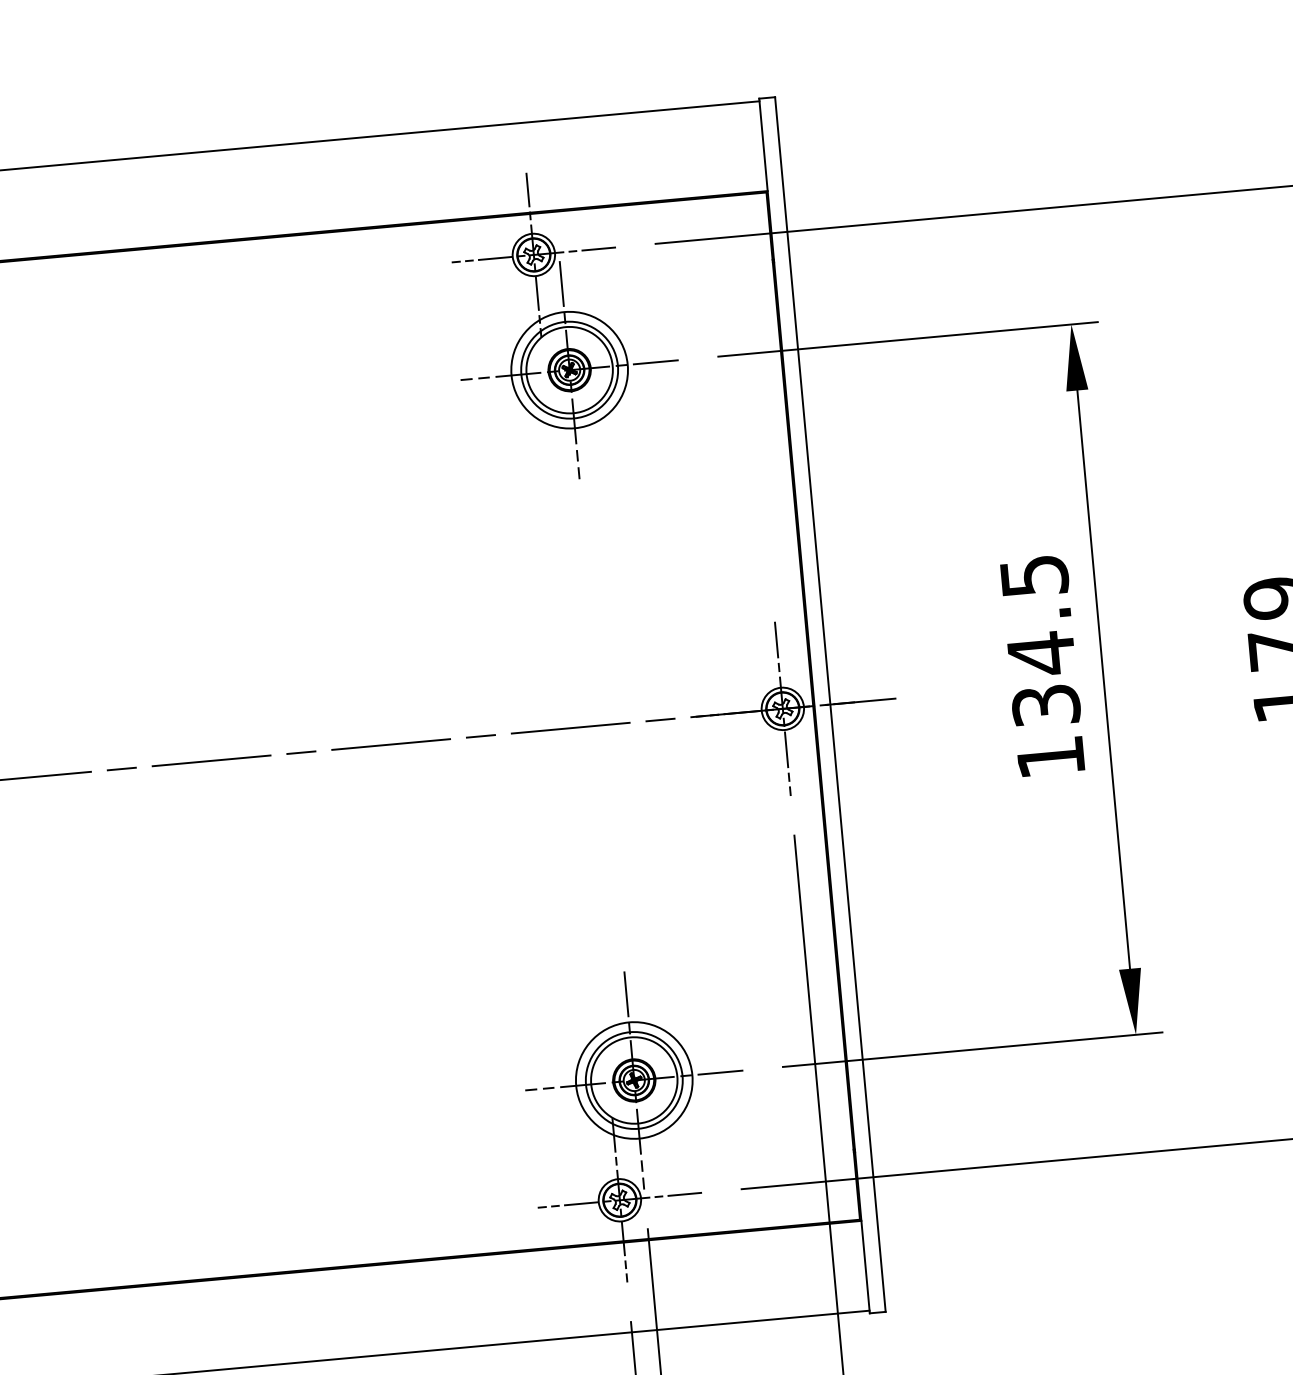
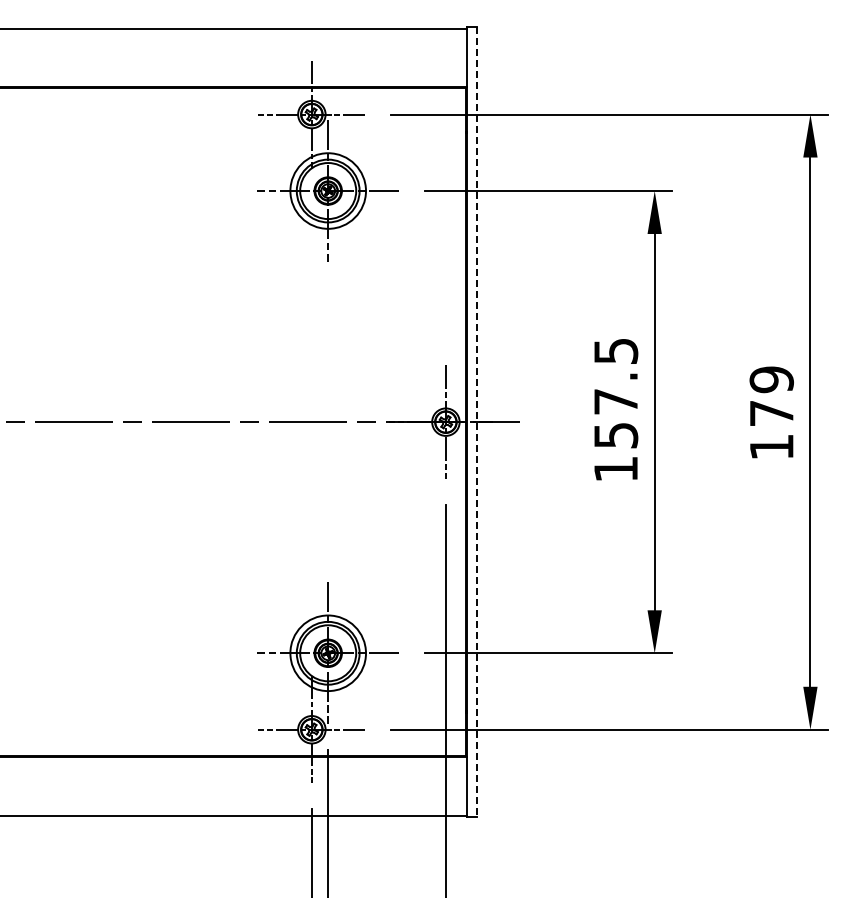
text: (1042, 677) -> (615, 417), 134.5 -> 157.5
line: (829, 705) -> (476, 422), solid -> dashed

